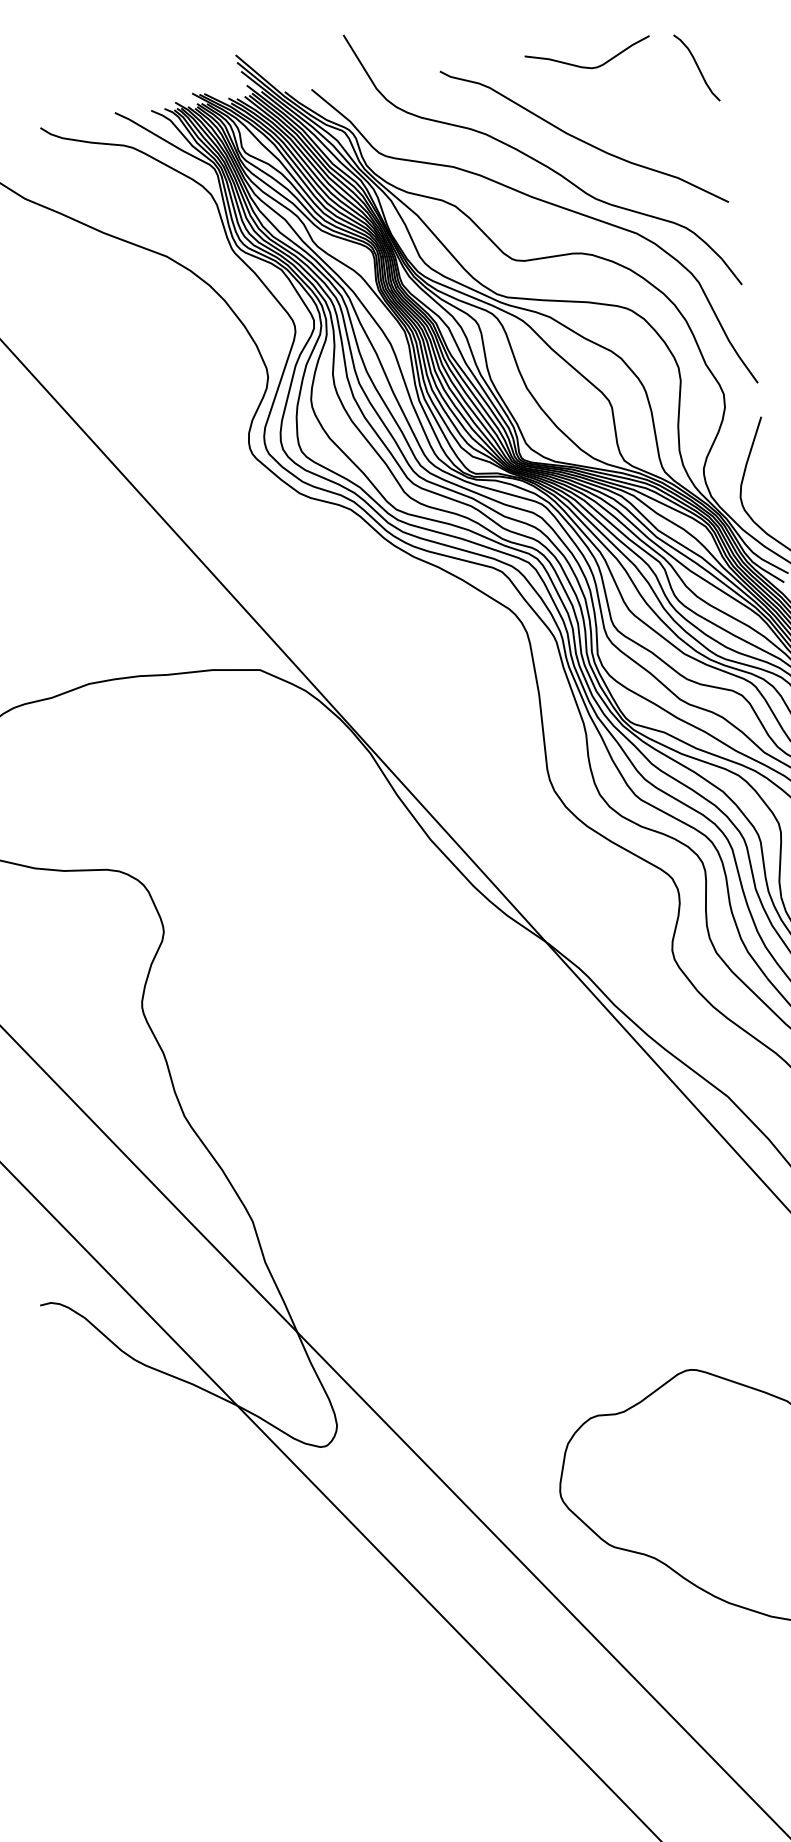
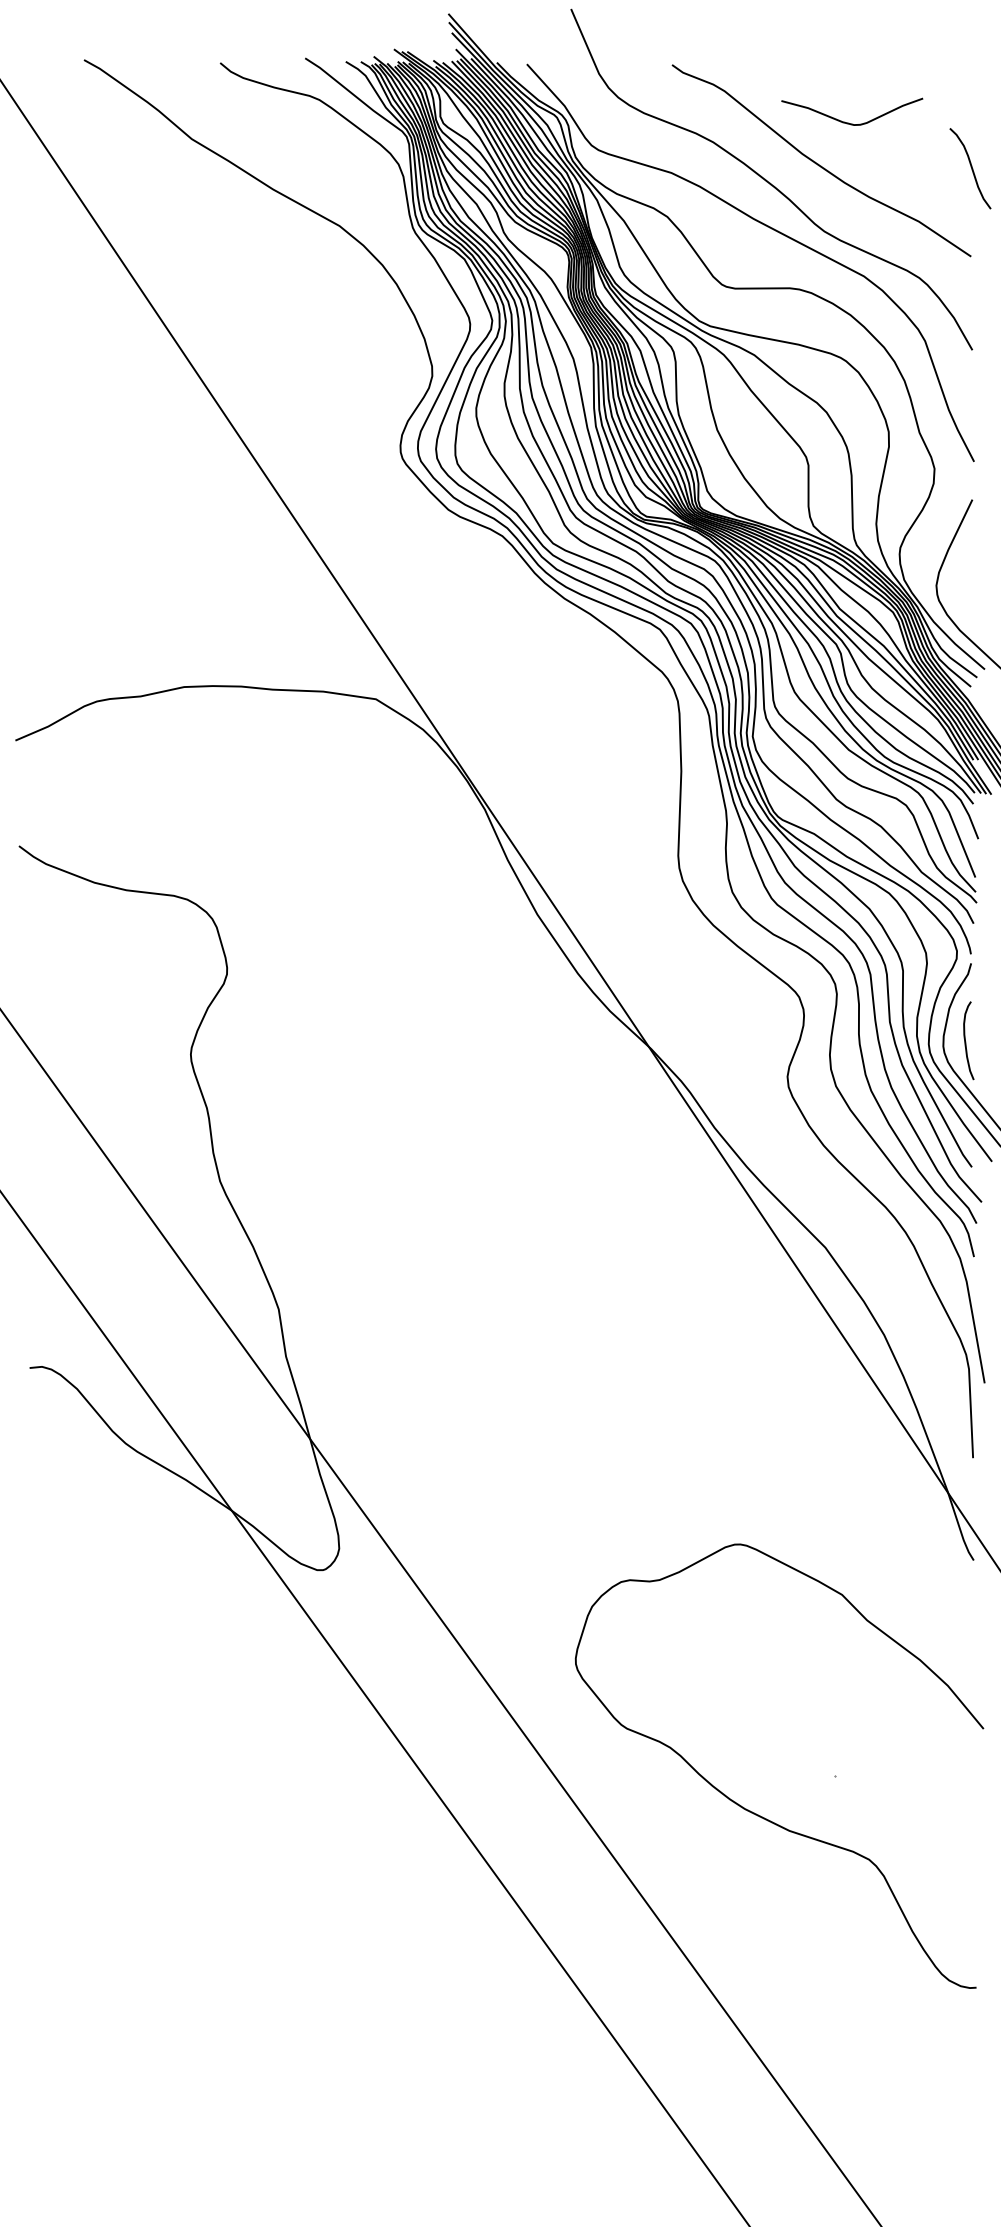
curve: (586, 66) -> (848, 122), moved
curve: (696, 66) -> (970, 167), moved

